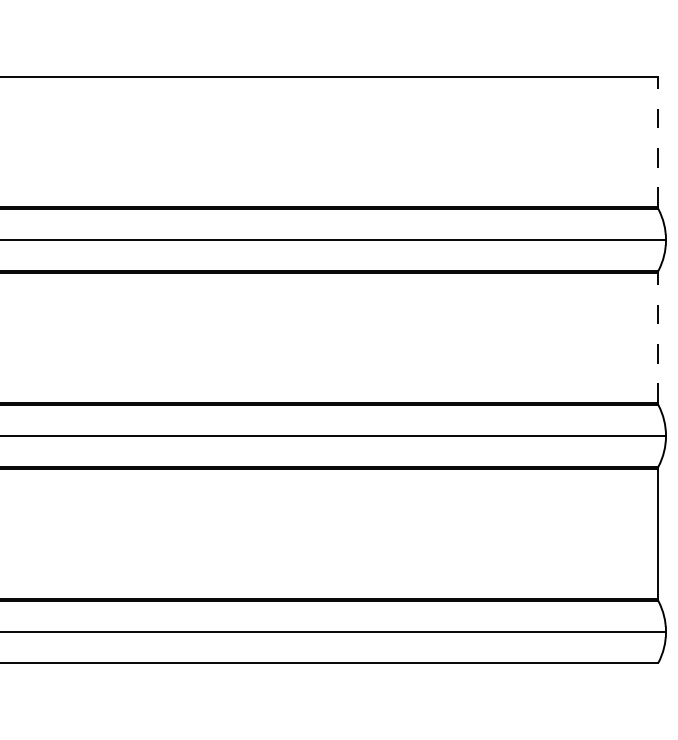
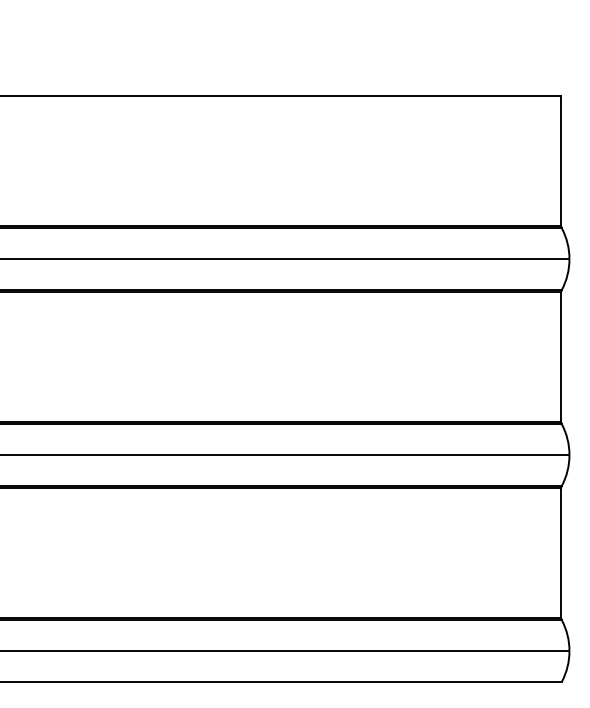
line: (657, 142) -> (560, 161), dashed -> solid
line: (657, 338) -> (560, 357), dashed -> solid

